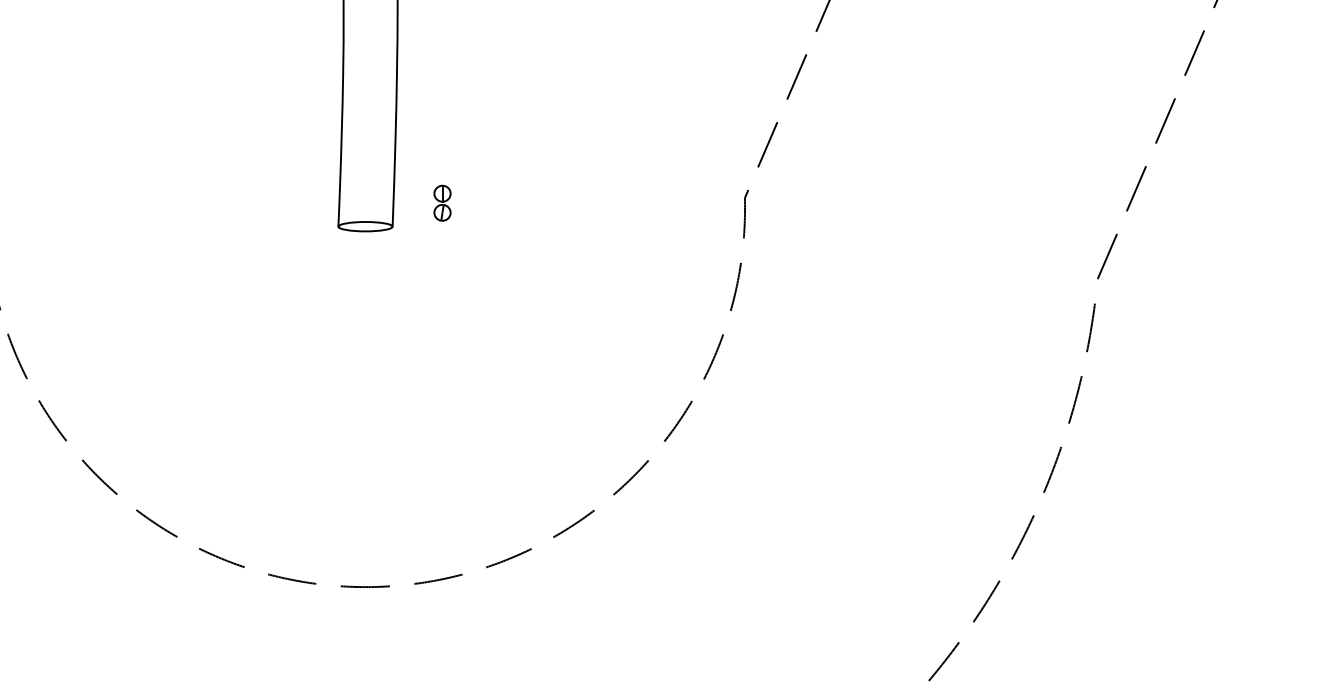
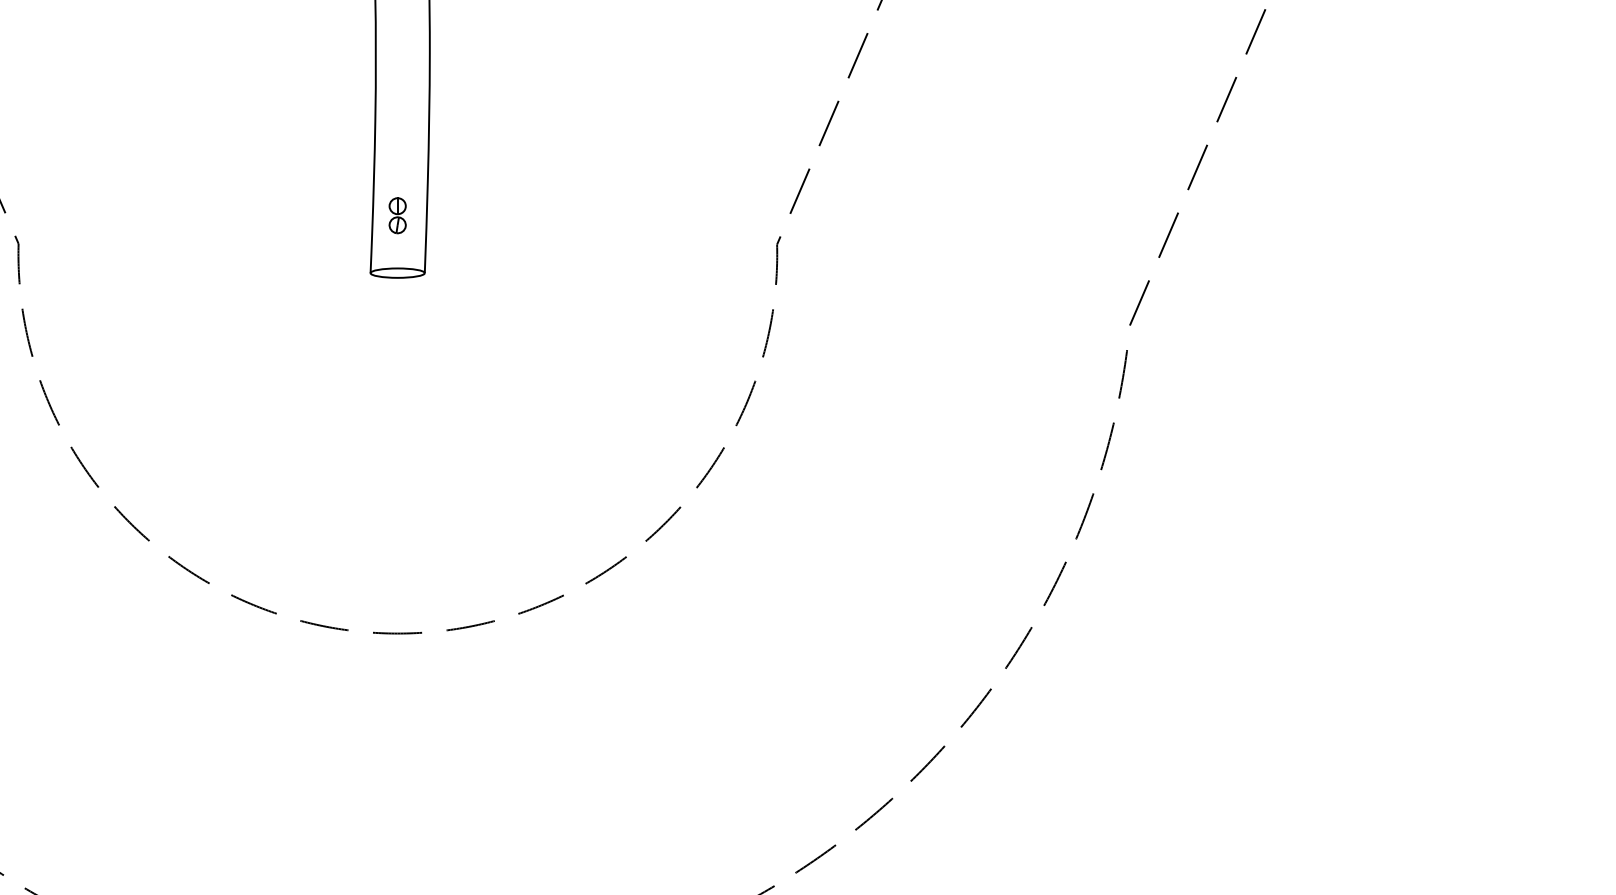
part: (442, 203) -> (397, 215), moved

